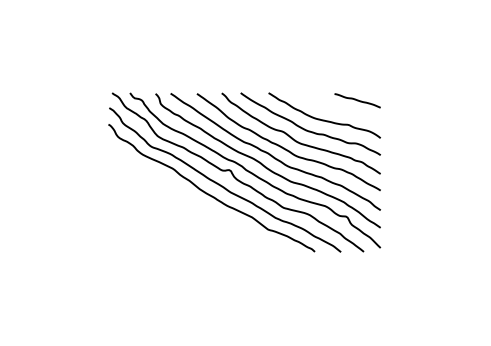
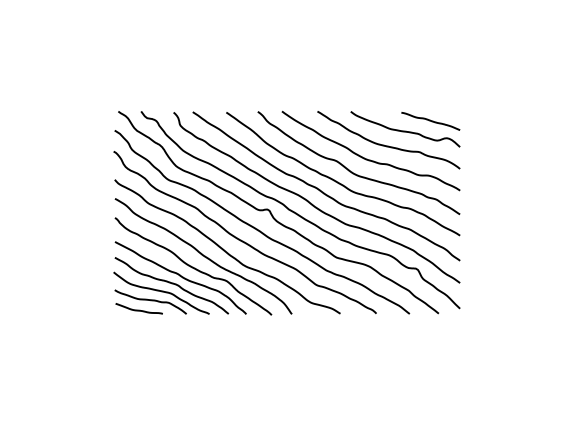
curve: (336, 107) -> (403, 129), added
part: (197, 199) -> (226, 246), added

